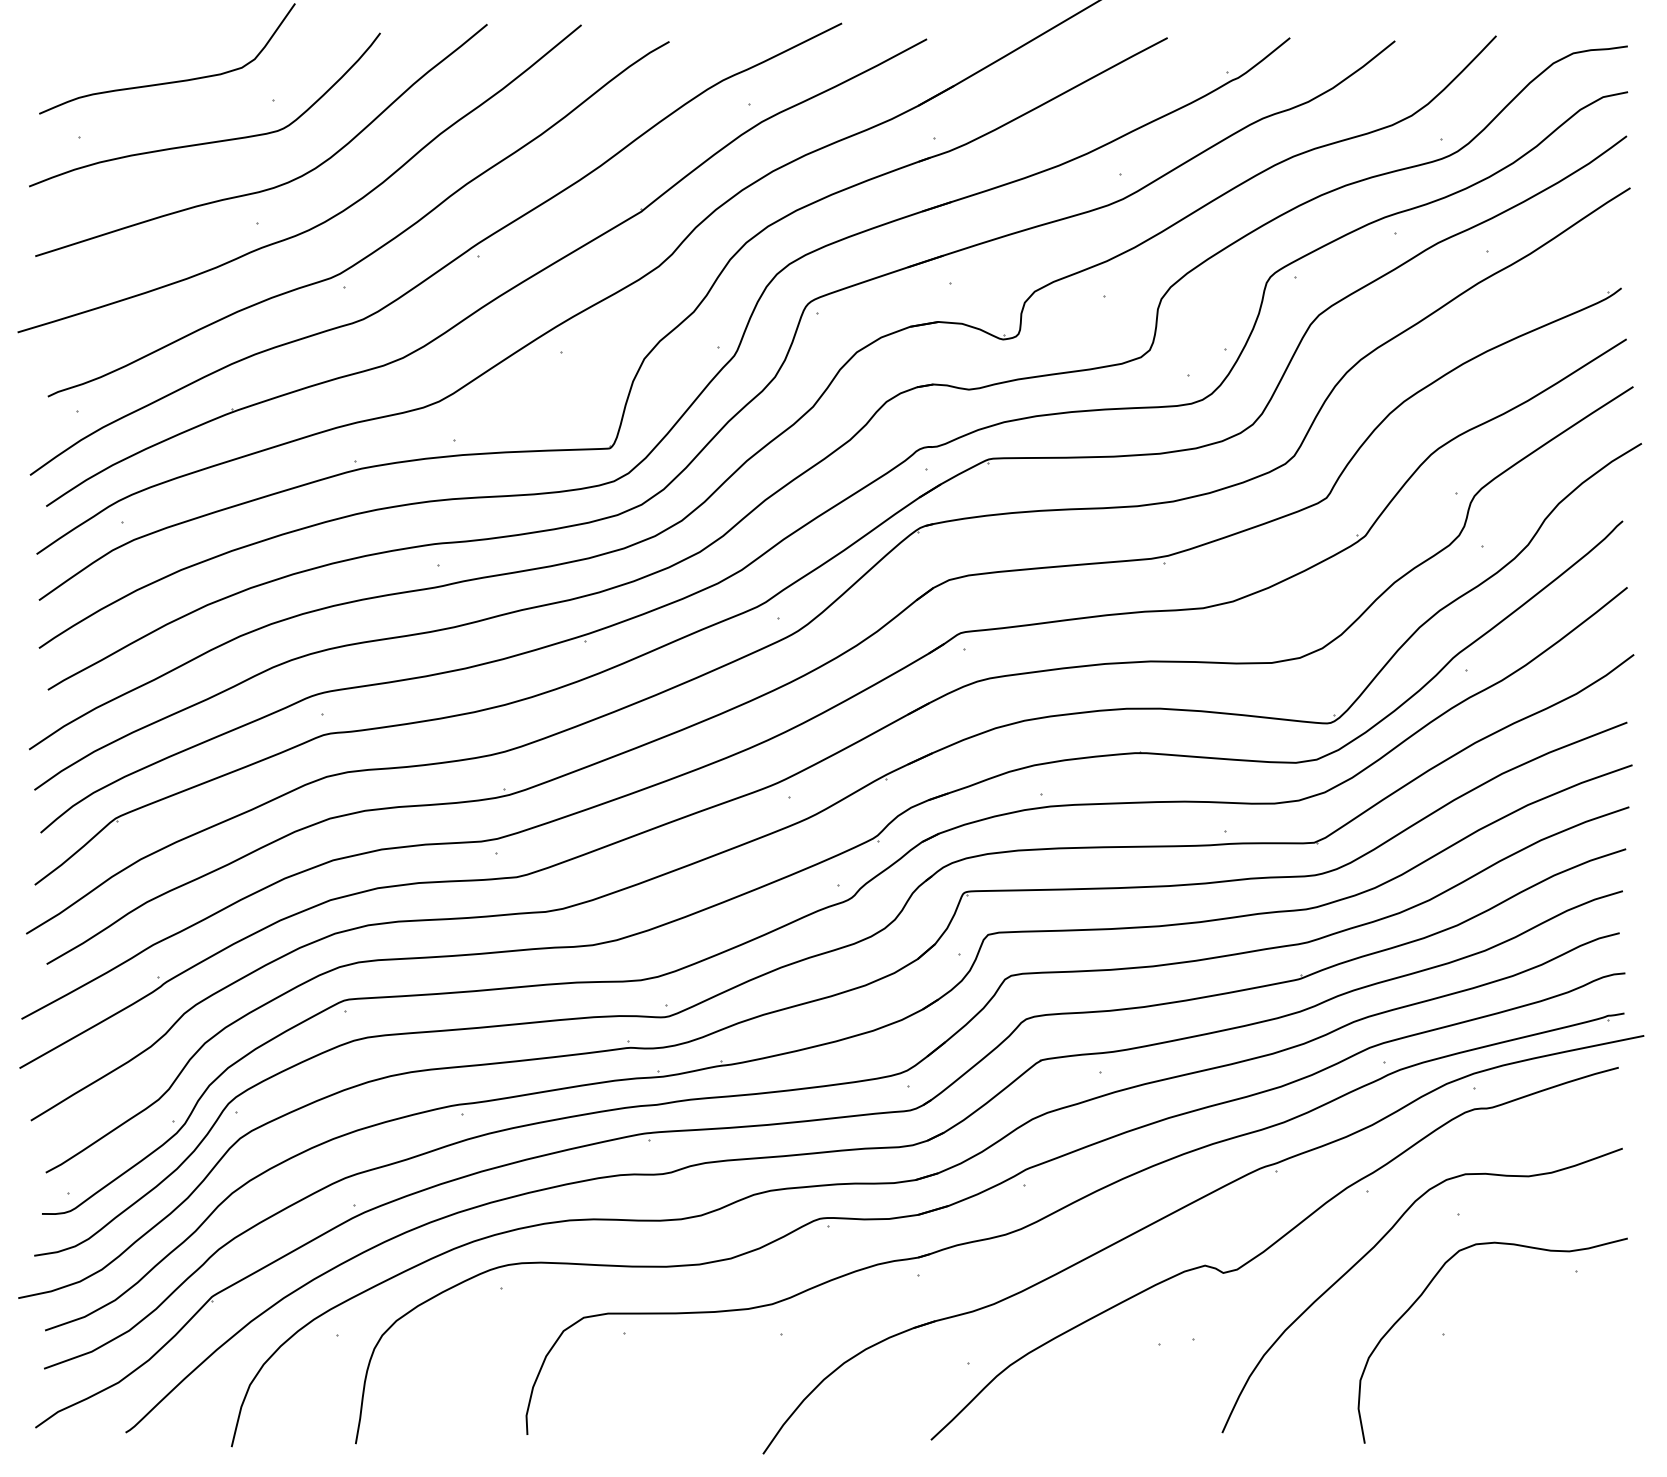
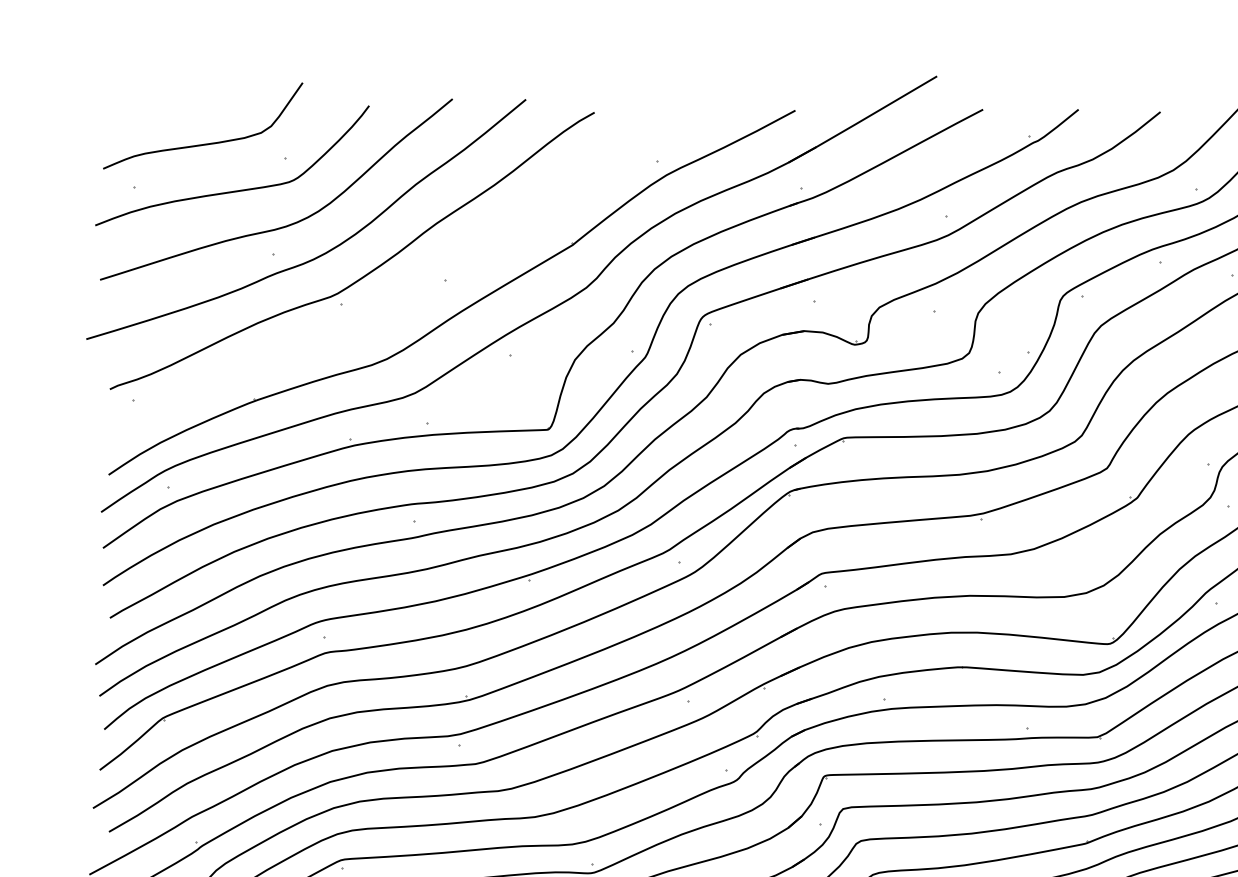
curve: (447, 263) -> (421, 285), removed

